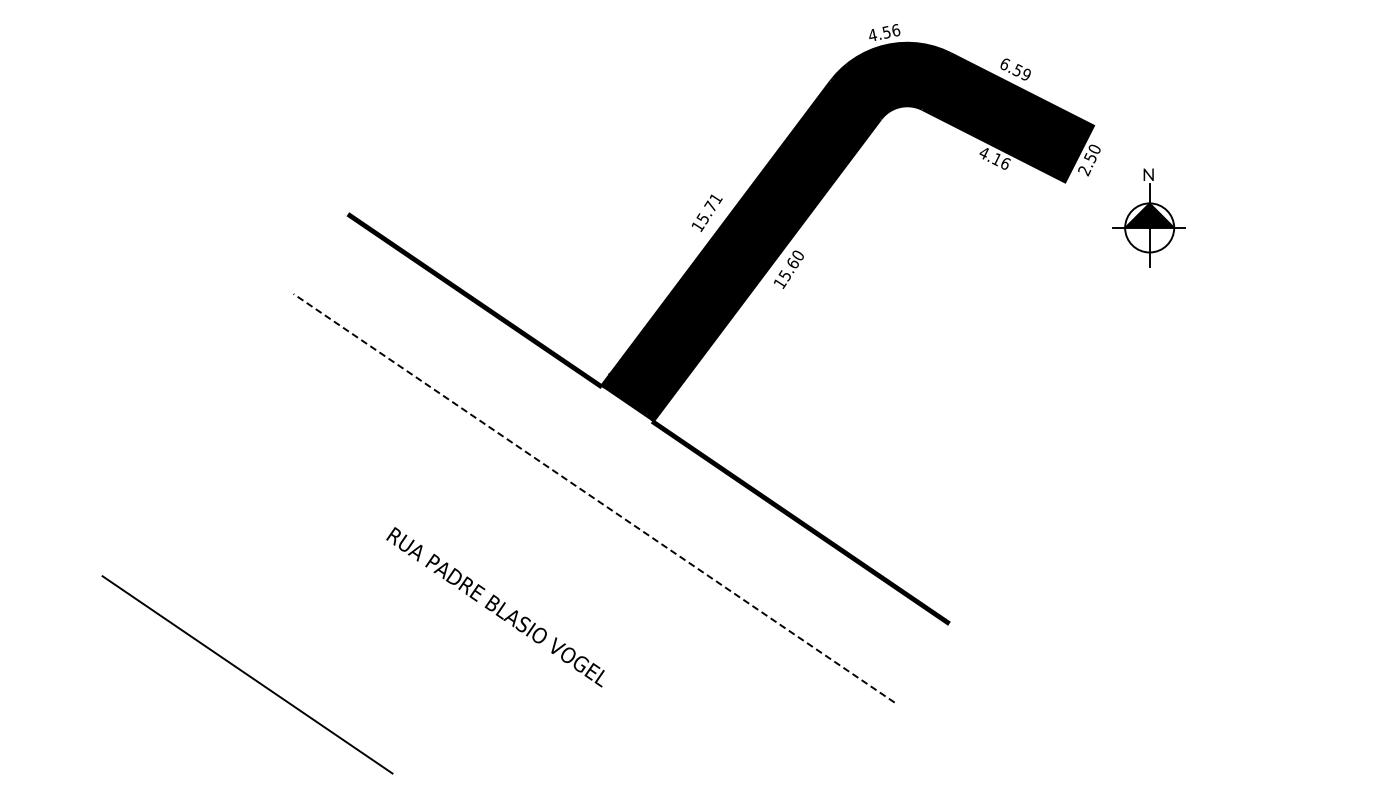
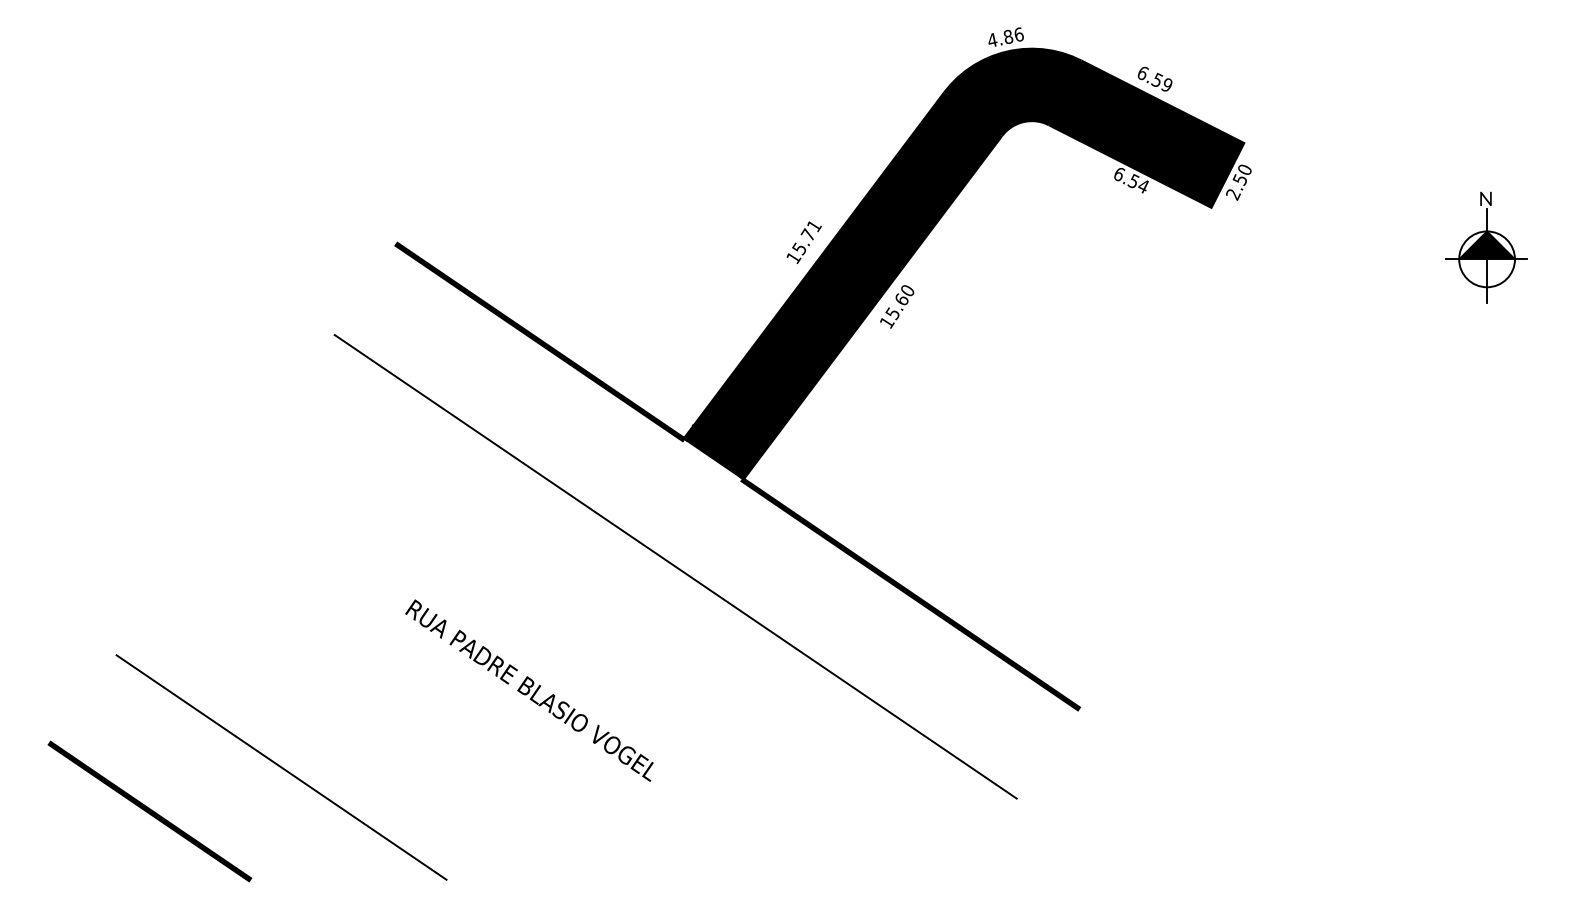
text: (886, 32) -> (1008, 37), 4.56 -> 4.86
text: (994, 158) -> (1130, 180), 4.16 -> 6.54
part: (1148, 217) -> (1485, 247), moved
line: (593, 498) -> (674, 567), dashed -> solid
text: (495, 607) -> (529, 690), moved
line: (131, 713) -> (149, 811), added

